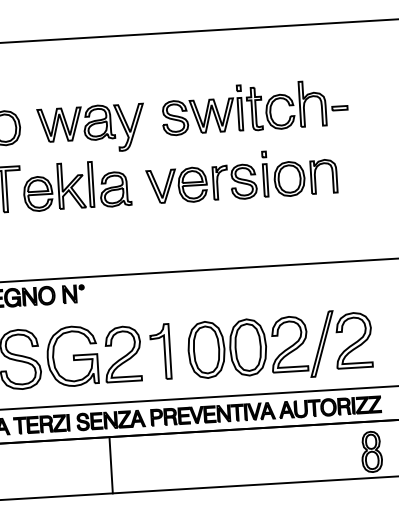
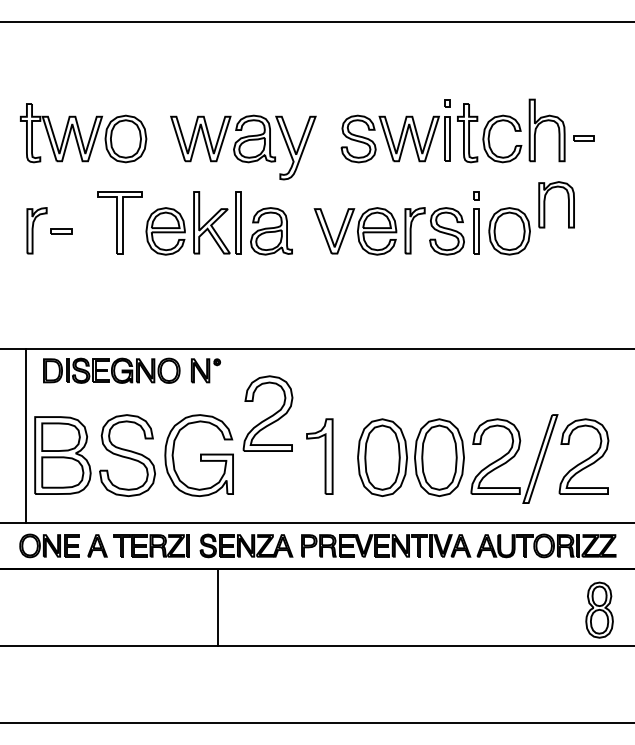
part: (315, 176) -> (545, 204), moved
part: (122, 354) -> (267, 413), moved
line: (111, 464) -> (218, 606), moved

